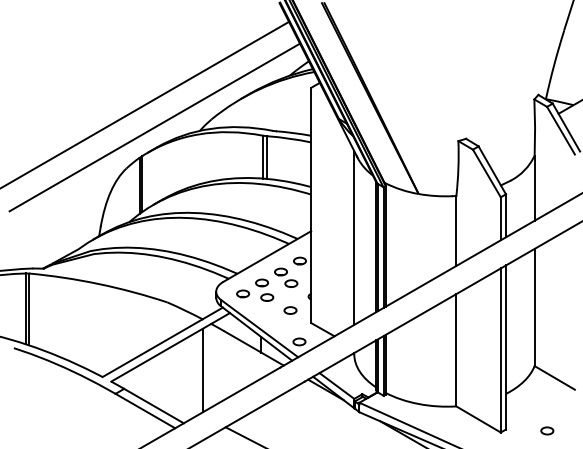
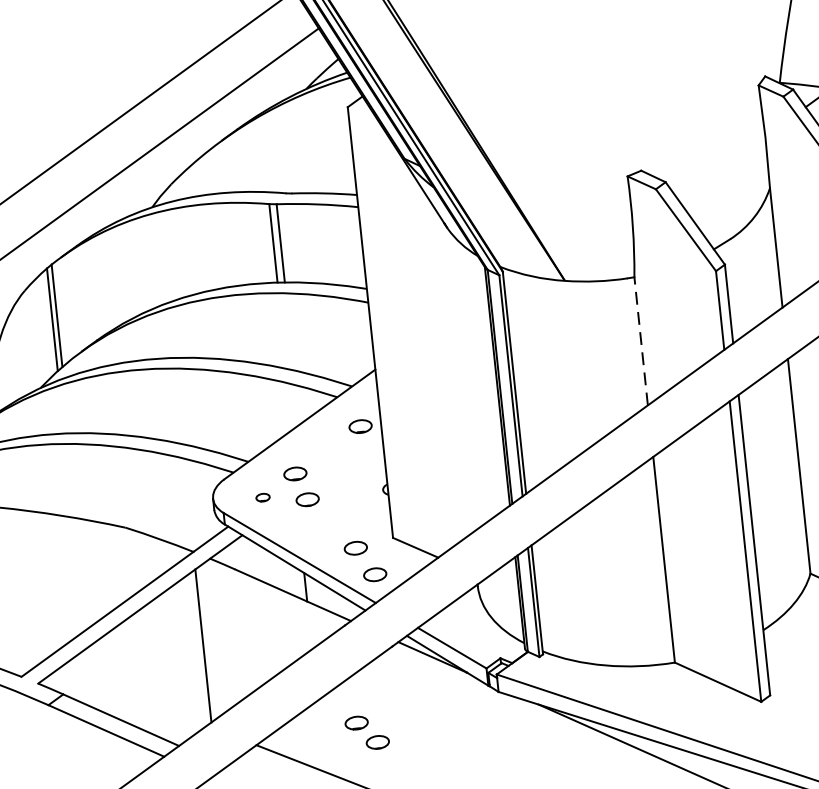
line: (456, 230) -> (641, 340), solid -> dashed
line: (354, 237) -> (455, 372), removed
part: (286, 277) -> (367, 732), moved
part: (243, 293) -> (263, 496), size x0.6
part: (290, 310) -> (355, 548), moved

